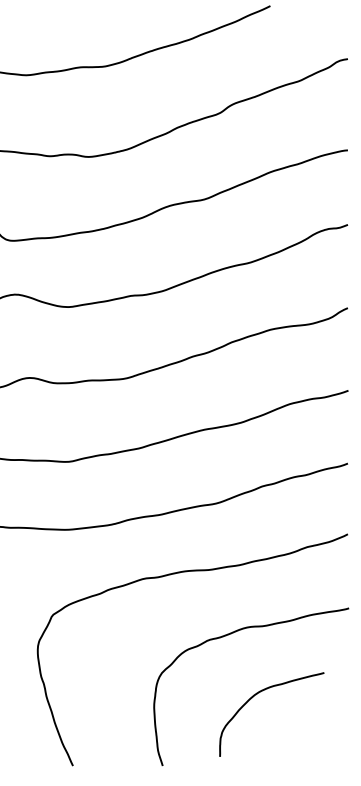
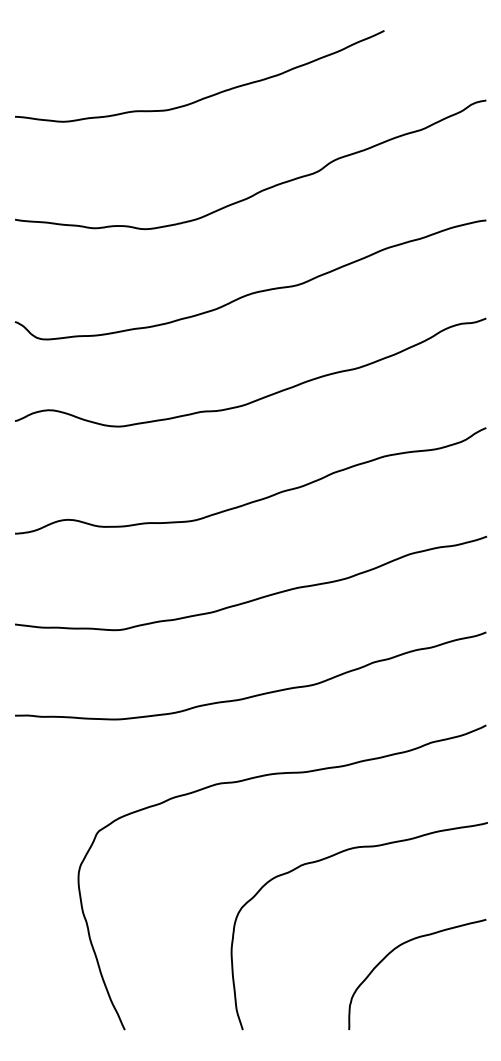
curve: (259, 693) -> (400, 946), moved

